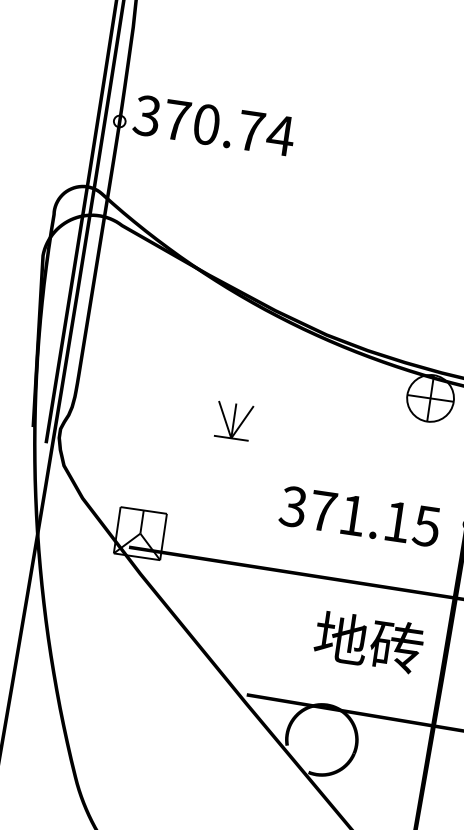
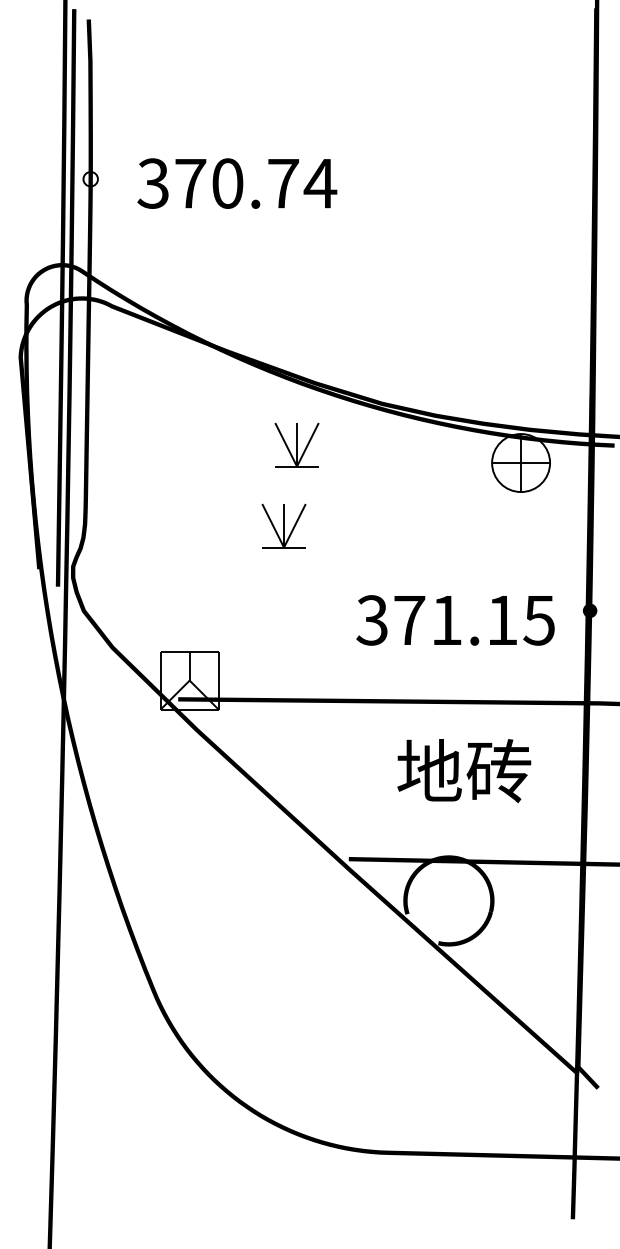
text: (214, 125) -> (237, 183), moved
part: (253, 357) -> (296, 444), added
text: (369, 642) -> (464, 771), moved

